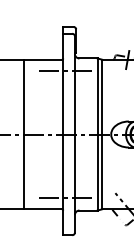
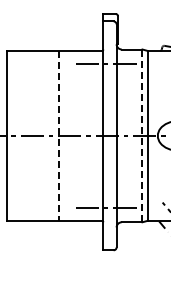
line: (24, 134) -> (59, 135), solid -> dashed
line: (97, 135) -> (142, 136), solid -> dashed

